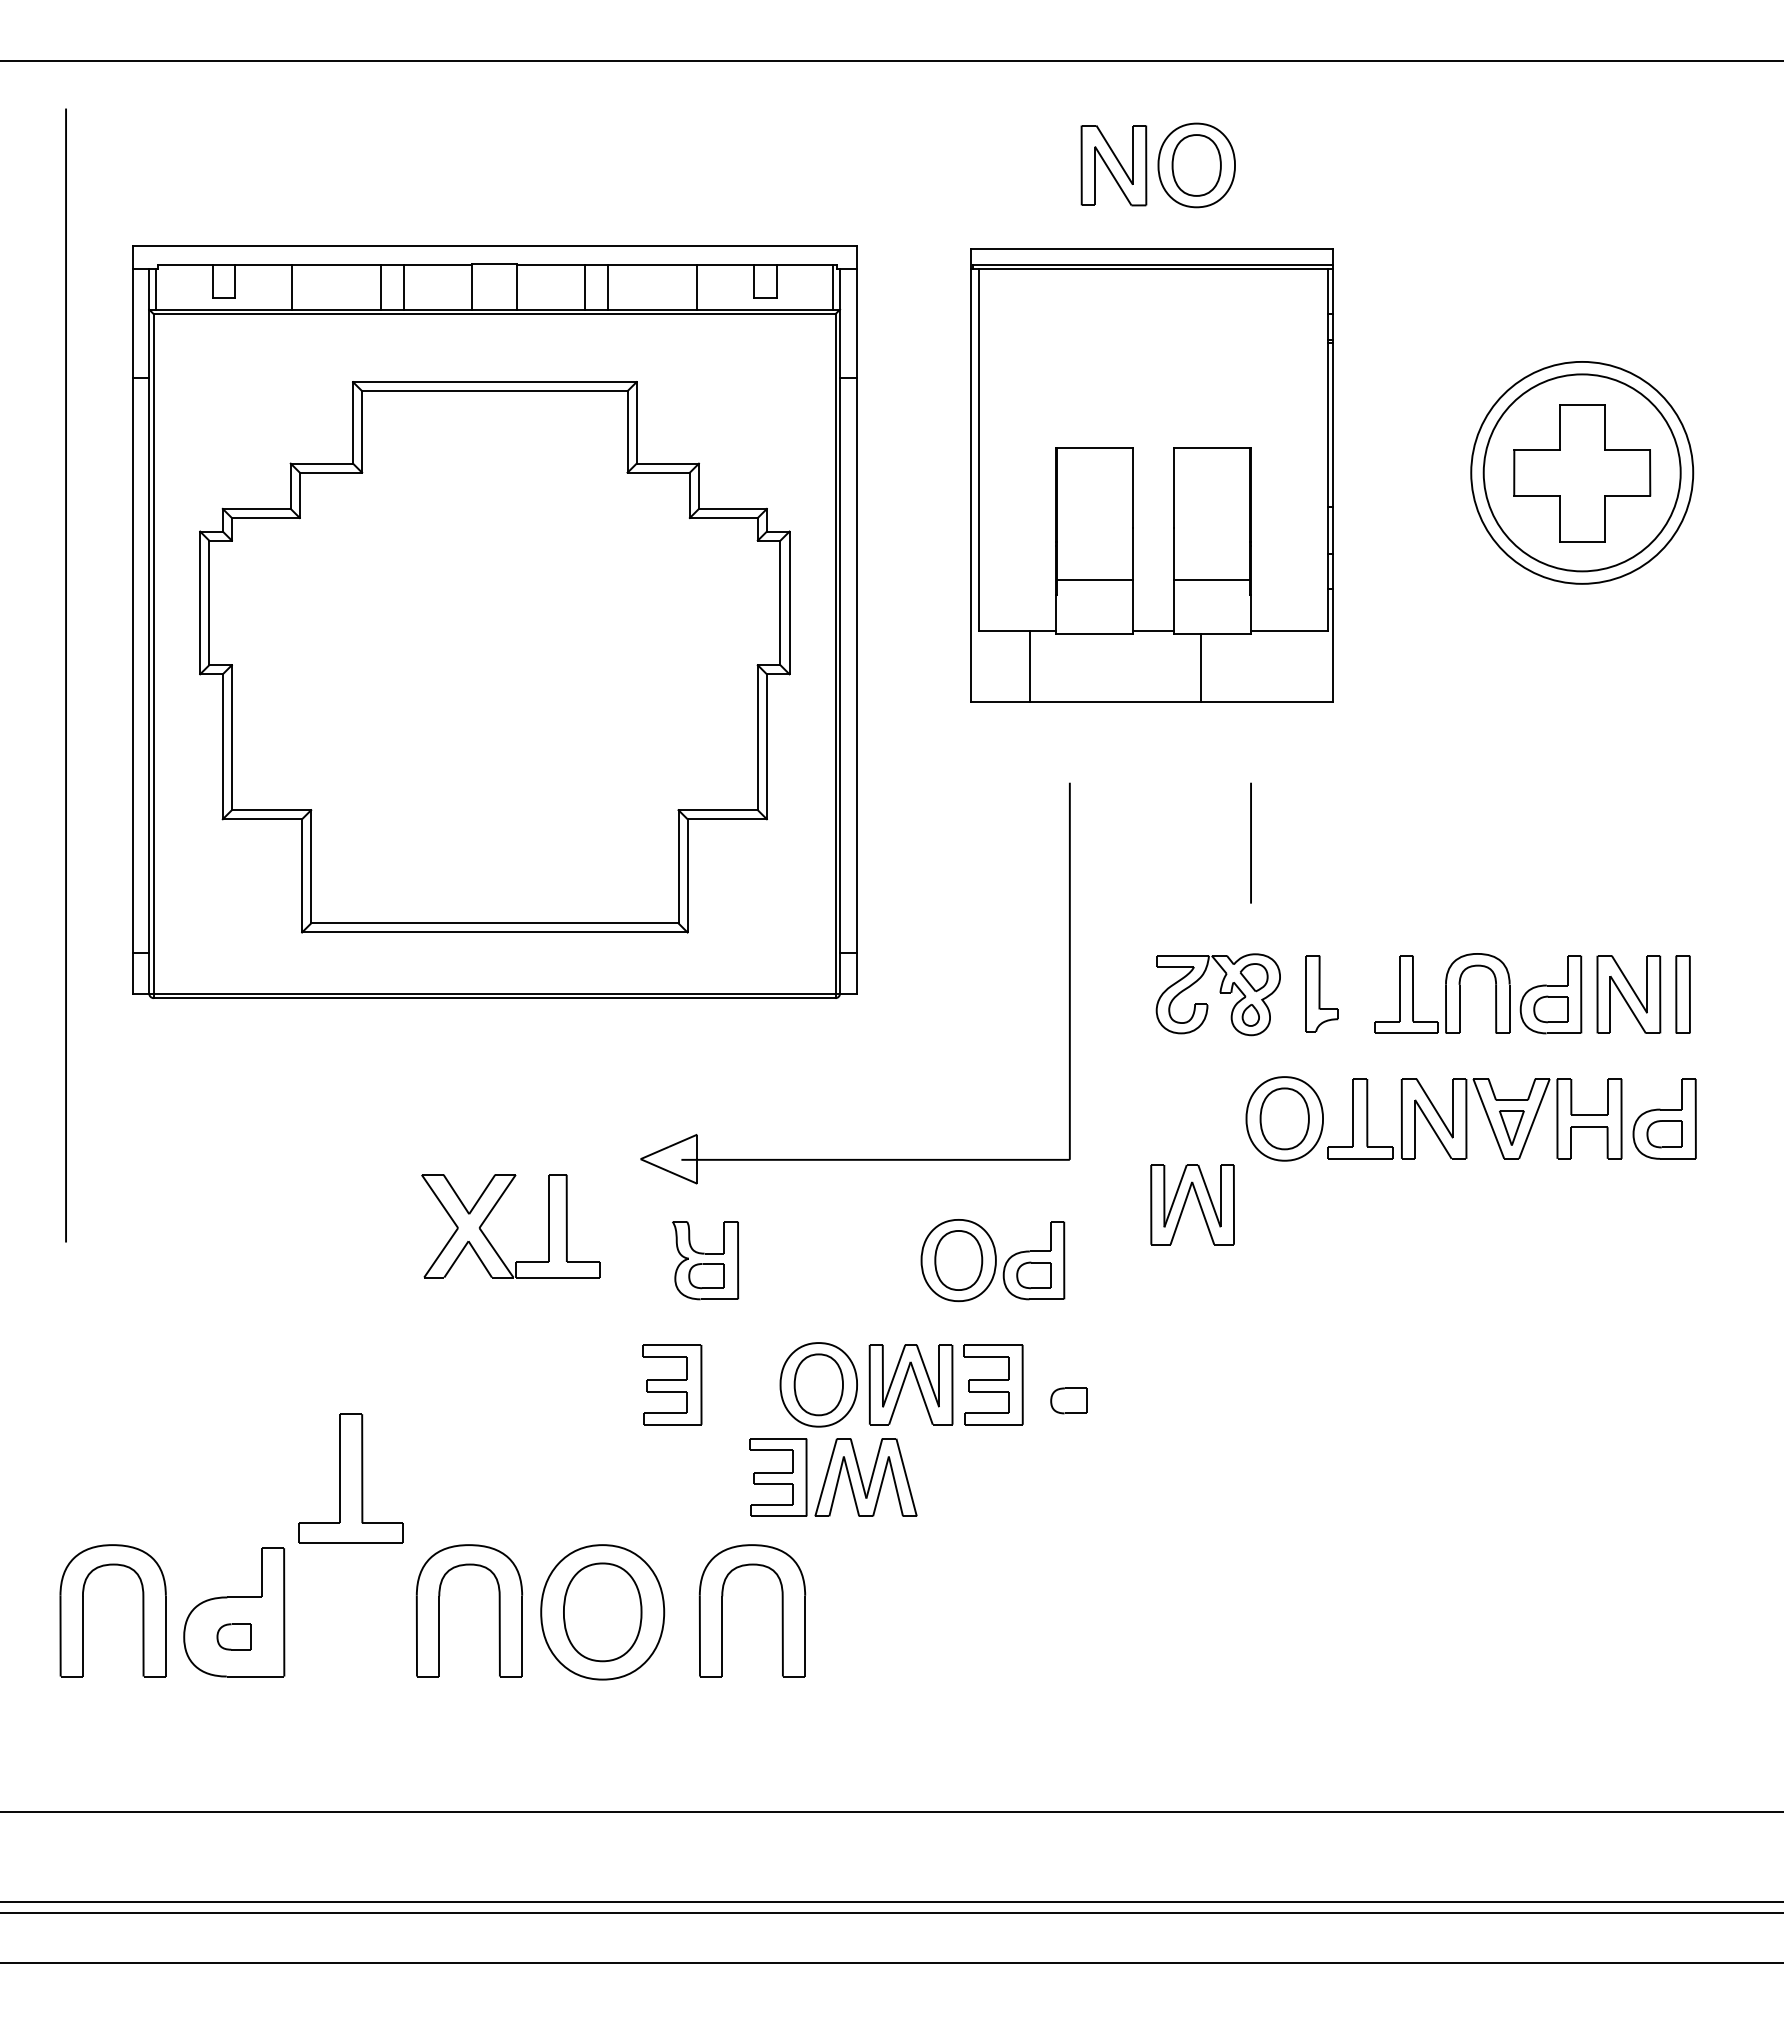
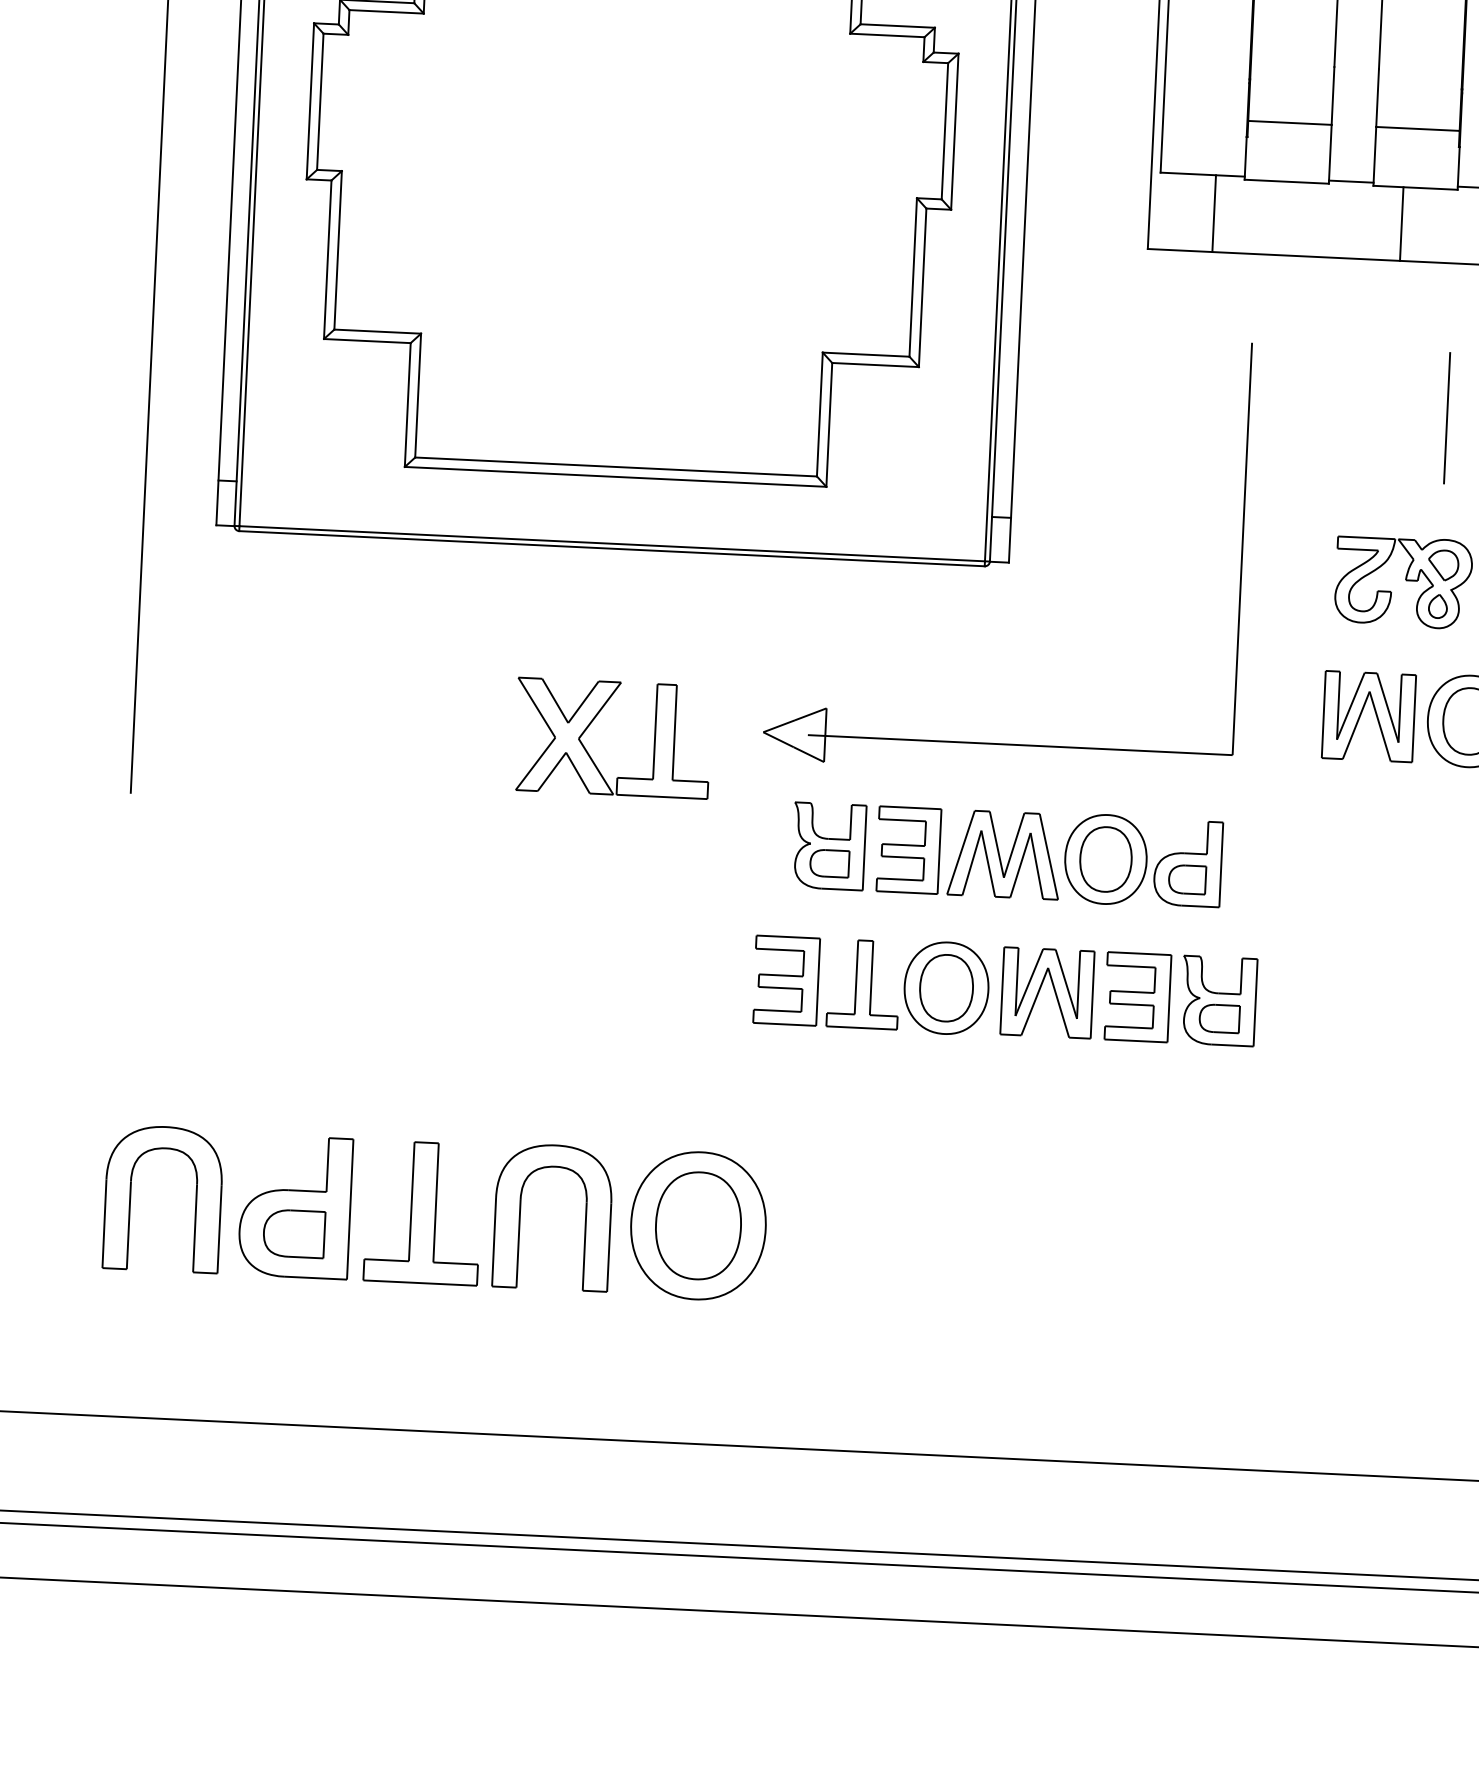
part: (1198, 1203) -> (1375, 715), moved
part: (491, 1212) -> (592, 722), moved
part: (742, 1384) -> (863, 983), added
part: (1067, 1384) -> (1218, 1000), added
part: (833, 1477) -> (969, 853), moved
part: (350, 1478) -> (422, 1213), moved
part: (781, 1610) -> (894, 1233), removed
part: (233, 1636) -> (293, 1233), size x1.67

